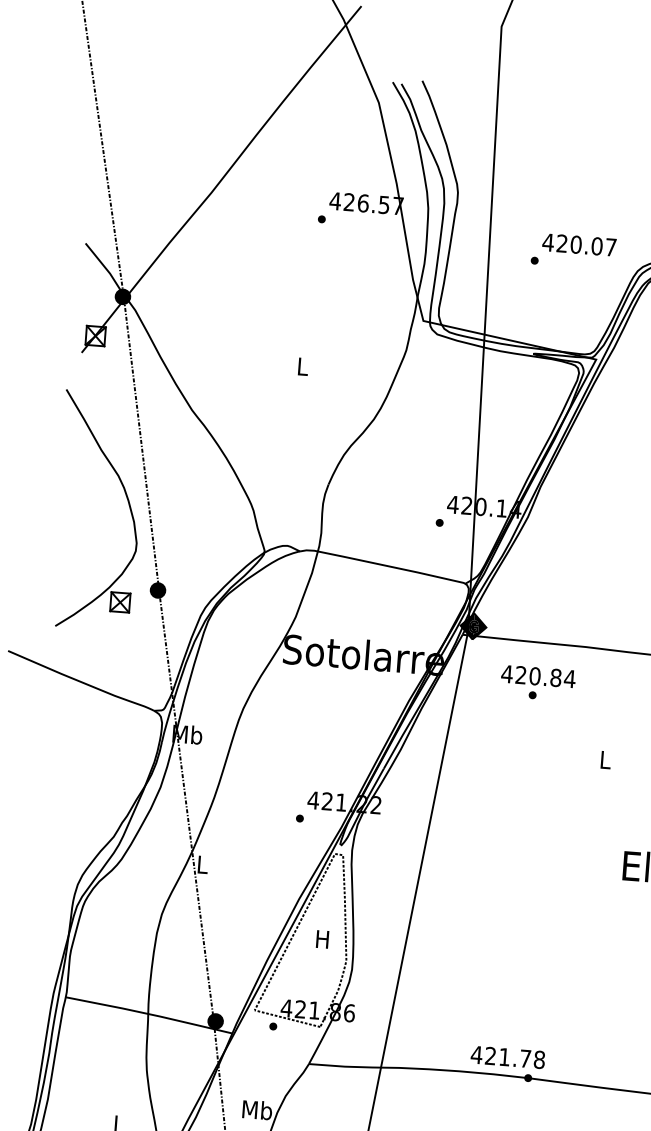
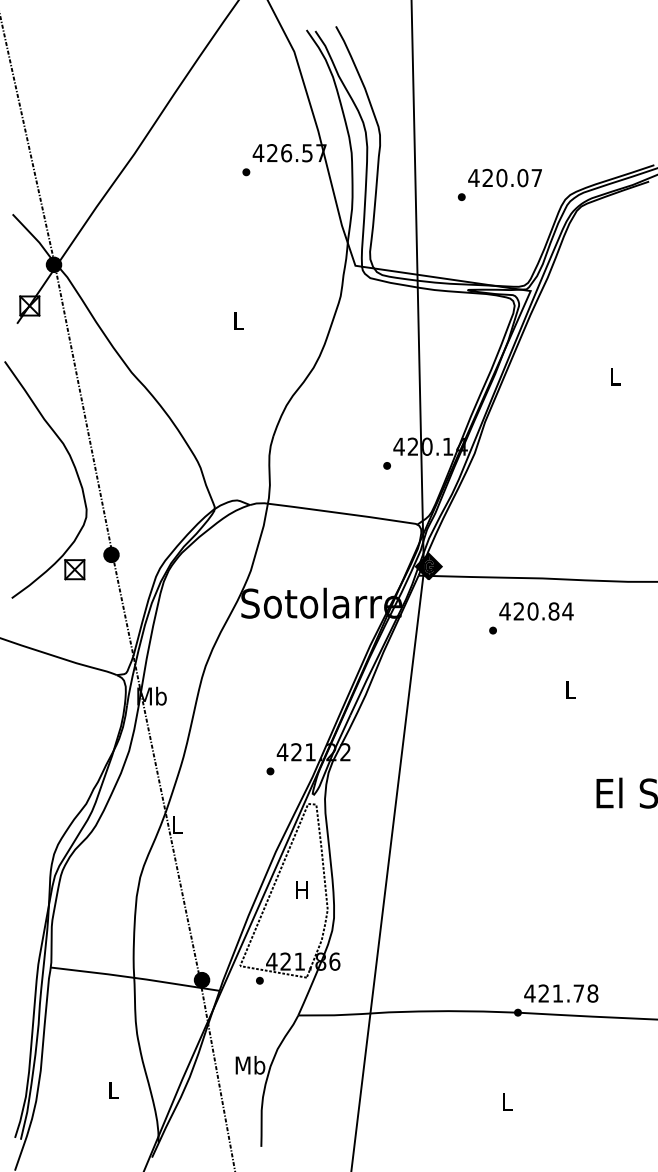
text: (538, 676) -> (536, 611), moved
text: (508, 1057) -> (561, 993), moved

